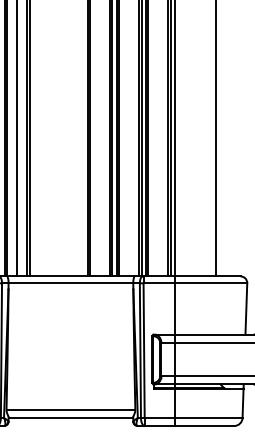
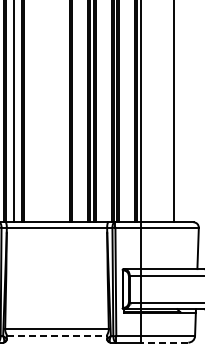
line: (71, 417) -> (57, 335), solid -> dashed
line: (204, 425) -> (164, 342), solid -> dashed

